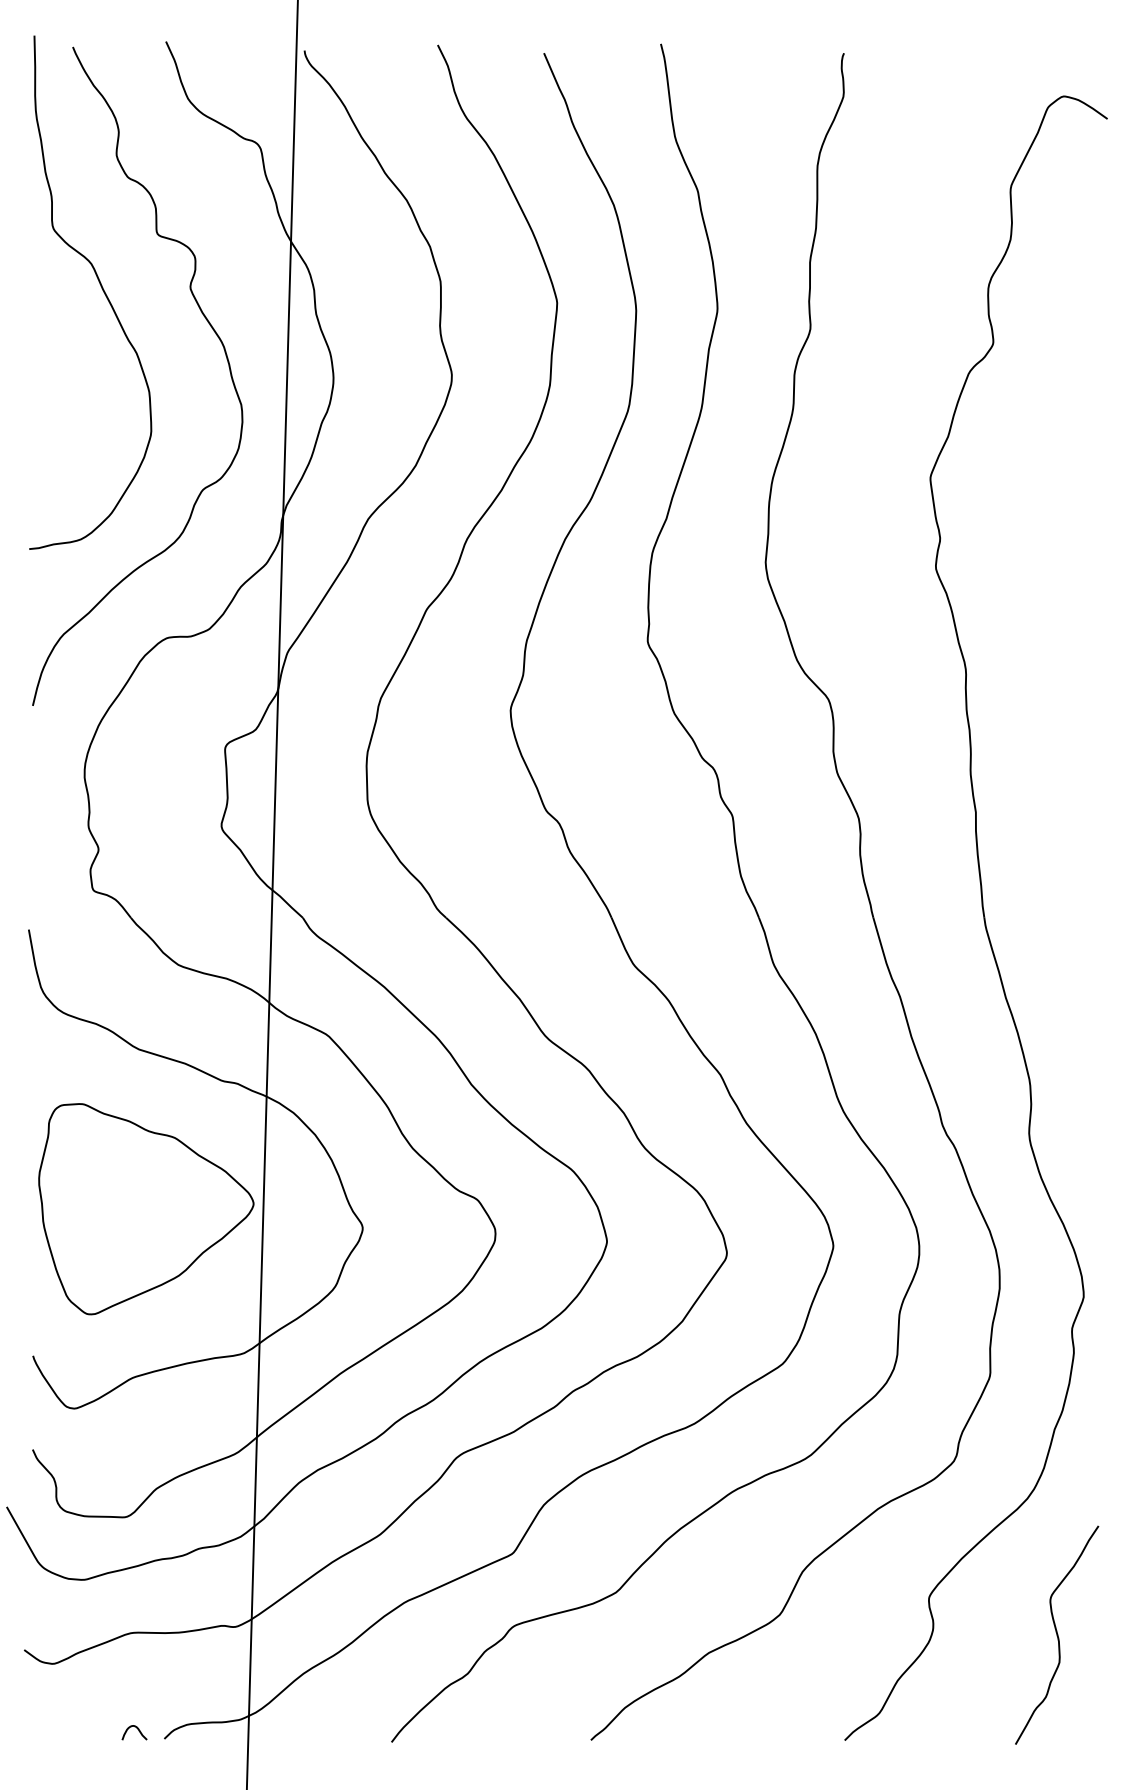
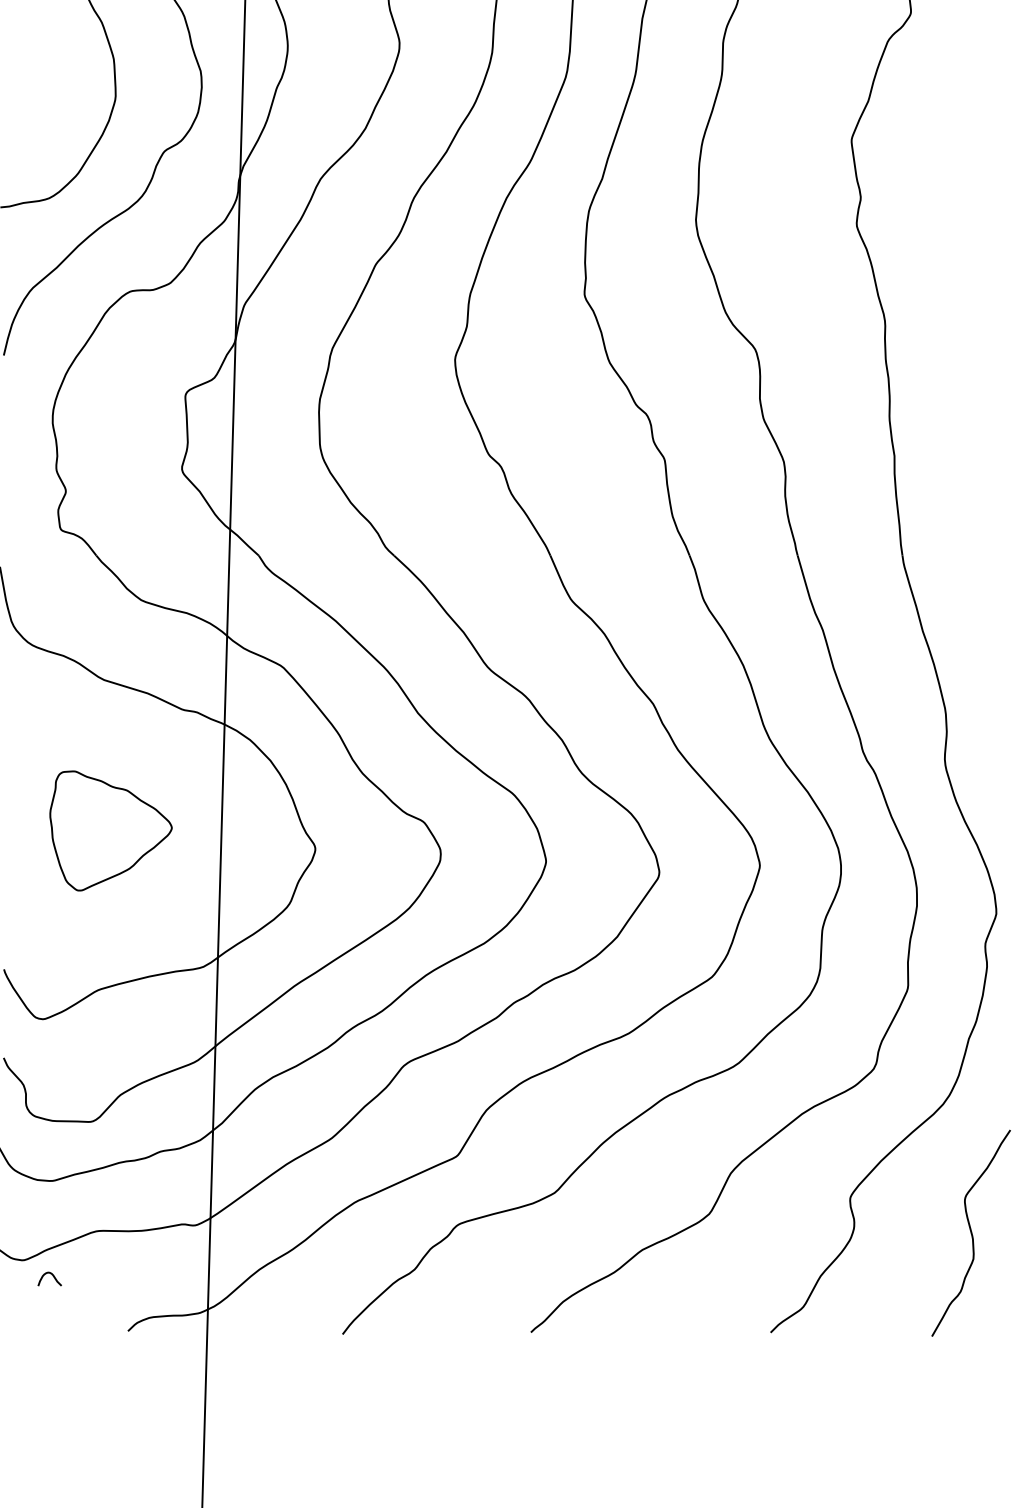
part: (146, 1209) -> (111, 831), size x0.6
curve: (138, 1731) -> (53, 1277), moved

